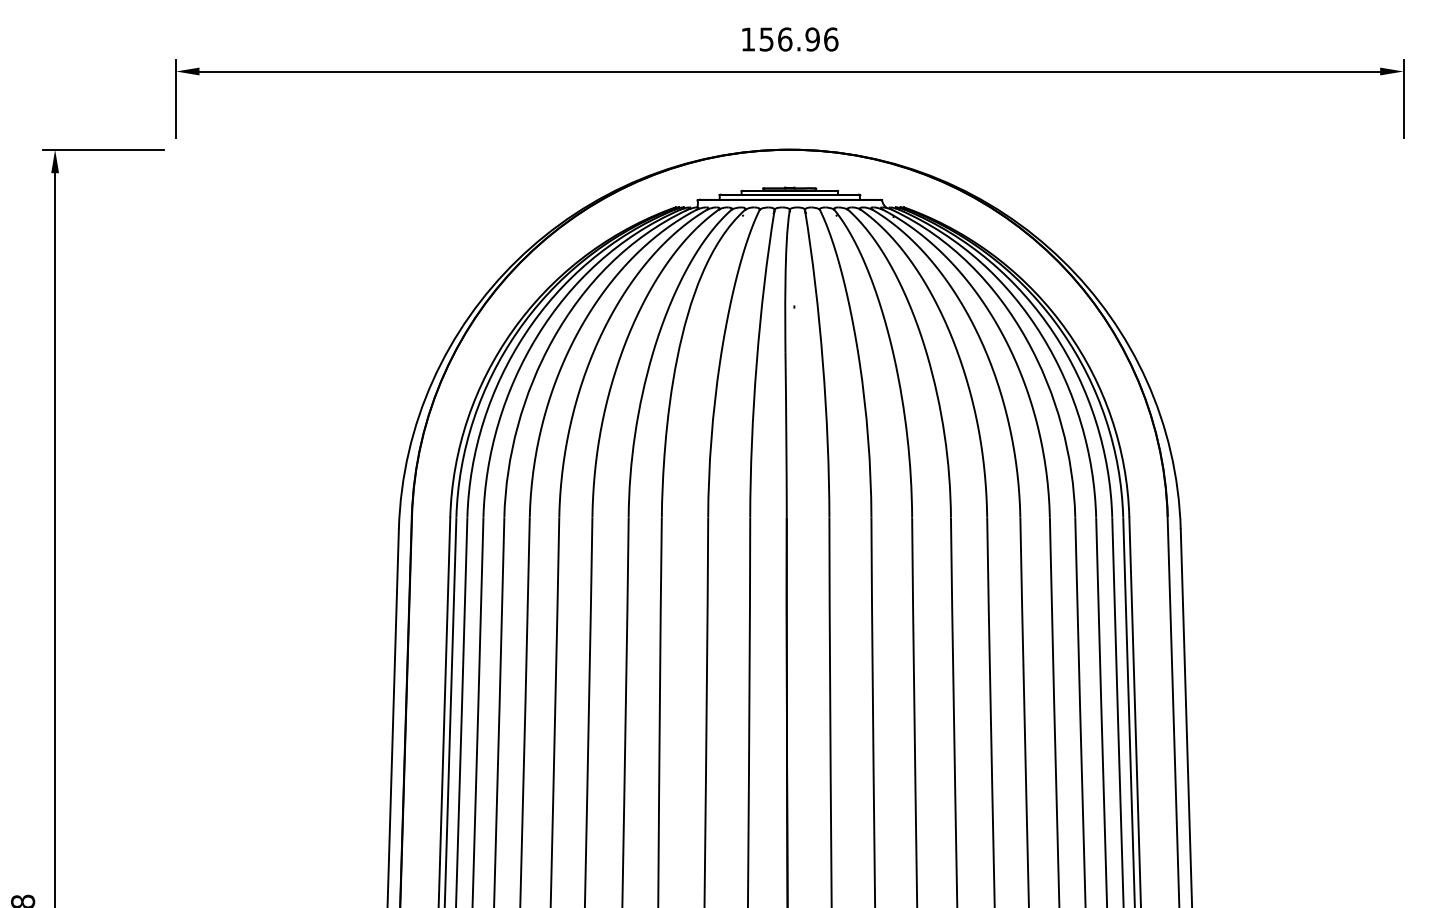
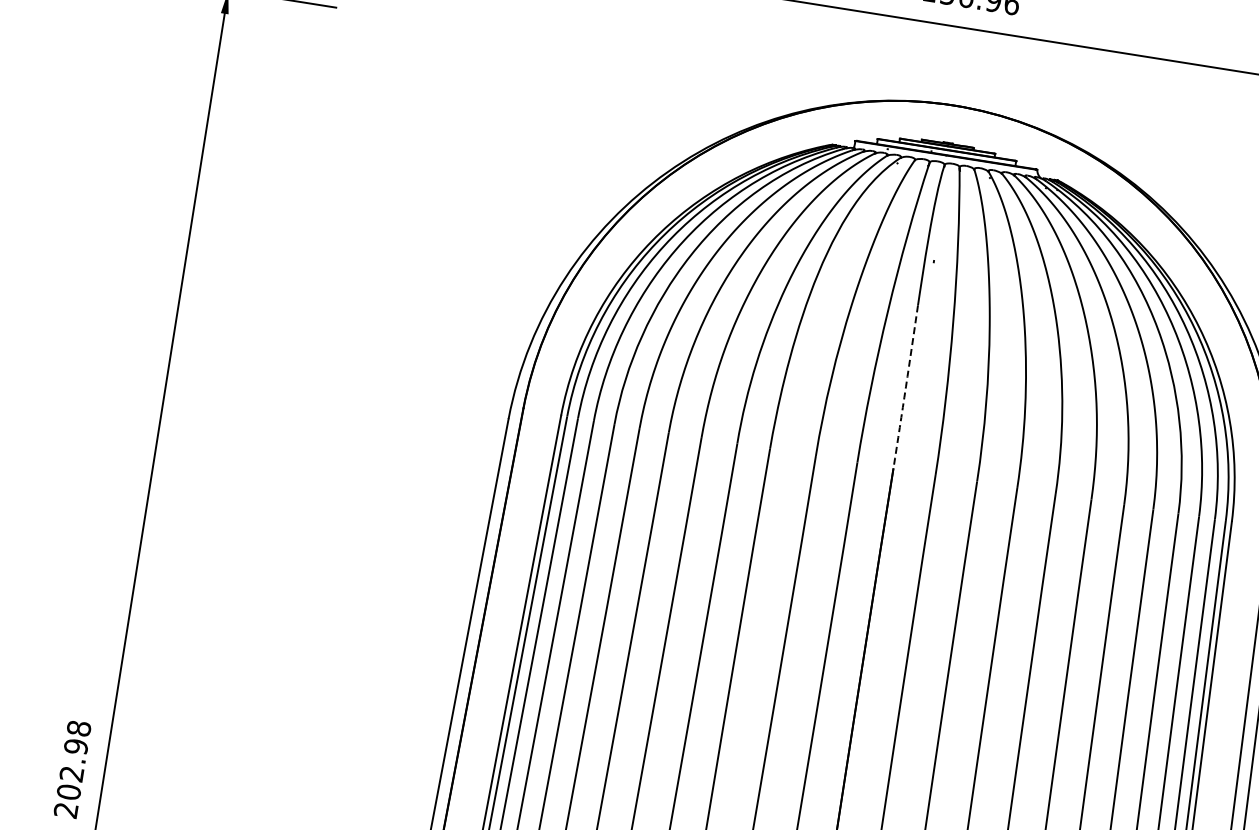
arc: (786, 435) -> (906, 387), solid -> dashed

